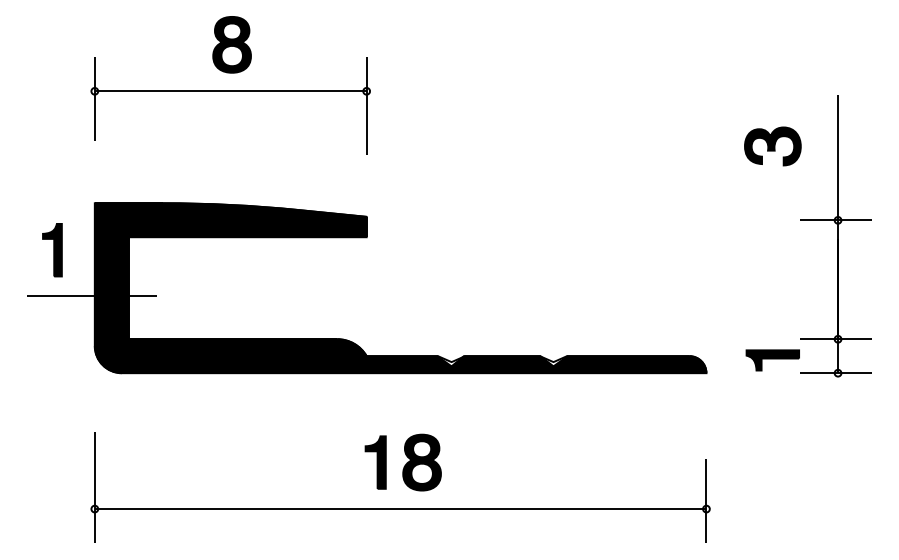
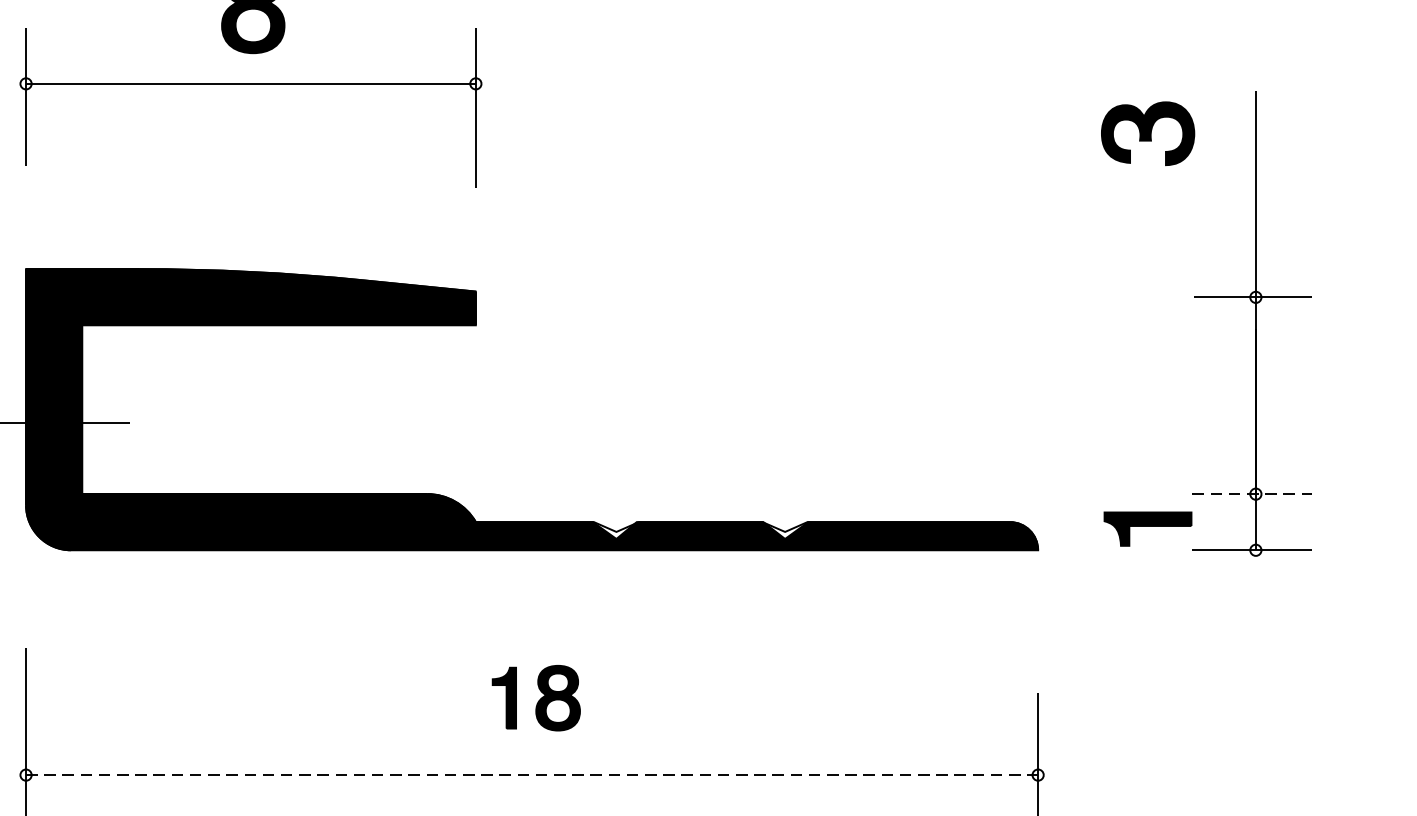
part: (772, 146) -> (1147, 133), moved
line: (836, 339) -> (1253, 494), solid -> dashed
part: (402, 462) -> (535, 698), size x0.7
line: (400, 509) -> (531, 775), solid -> dashed

